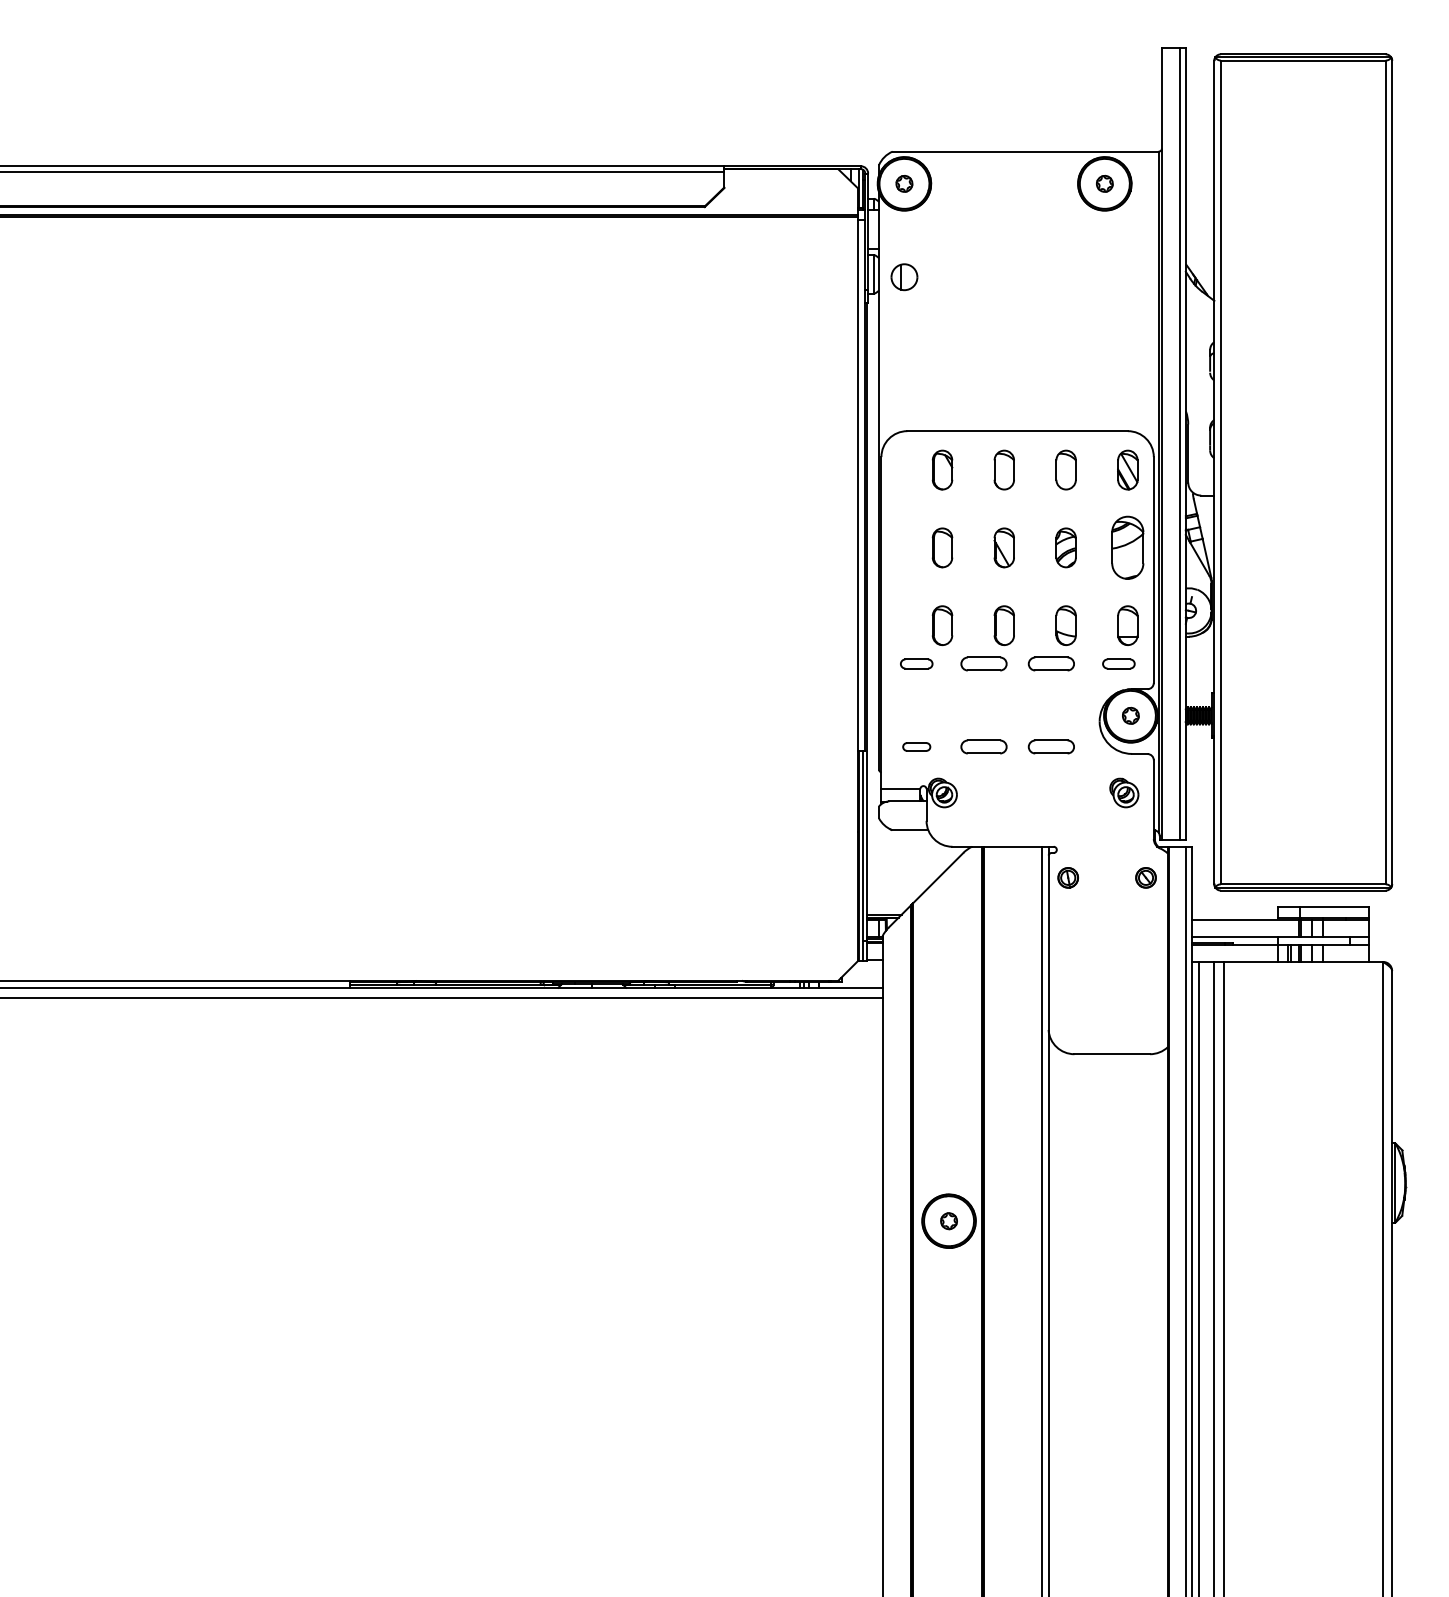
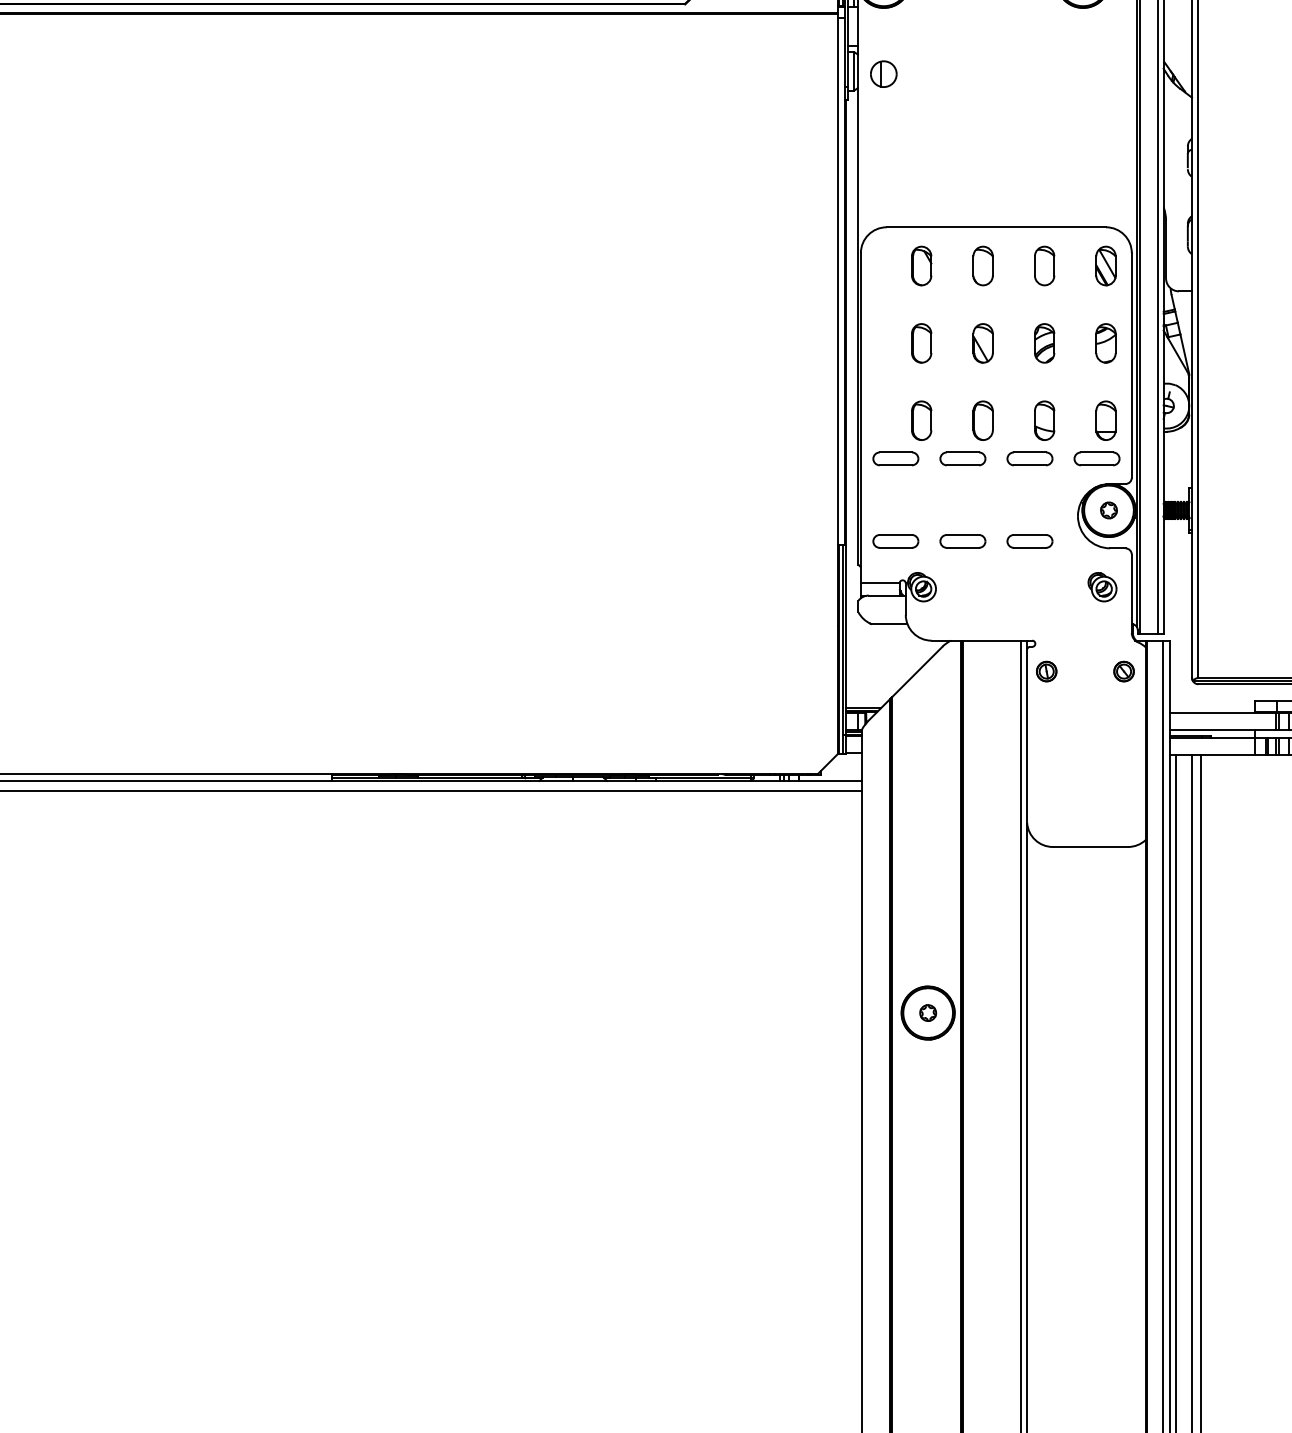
part: (1127, 547) -> (1105, 343), size x0.62
part: (916, 663) -> (895, 458), size x1.43
part: (1118, 663) -> (1096, 458), size x1.43
part: (916, 746) -> (895, 540), size x1.67

